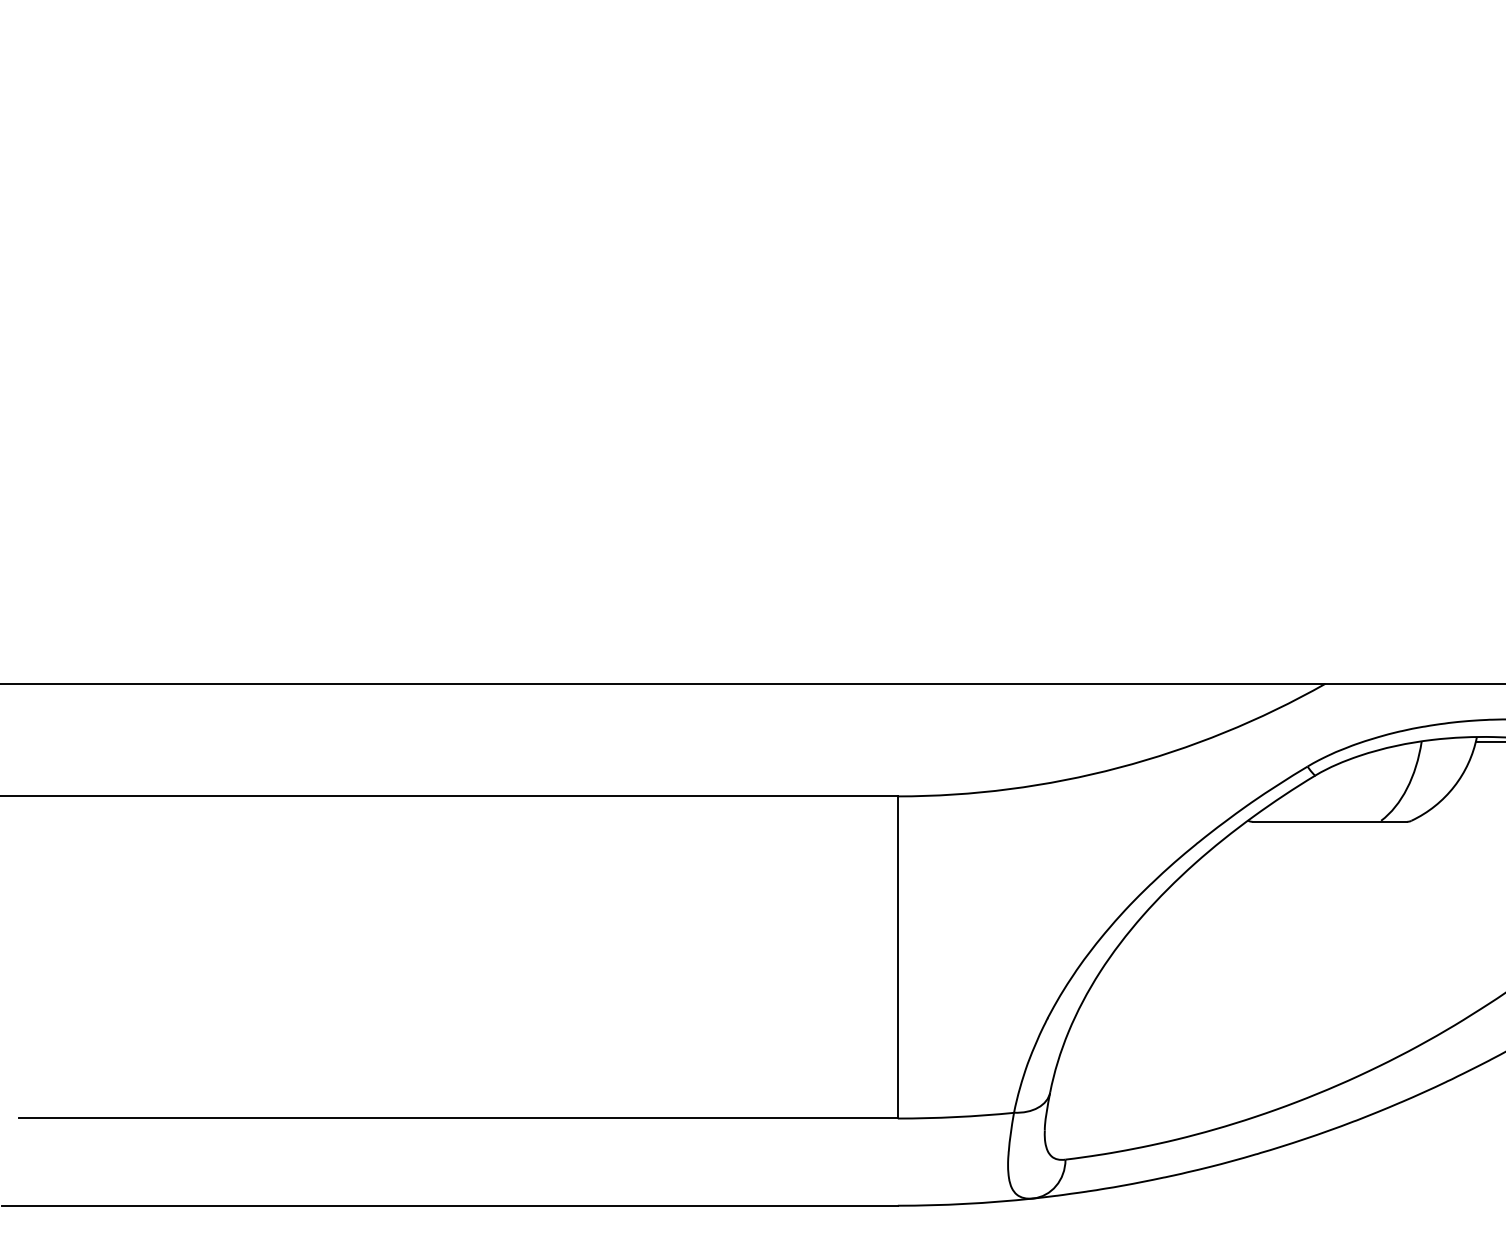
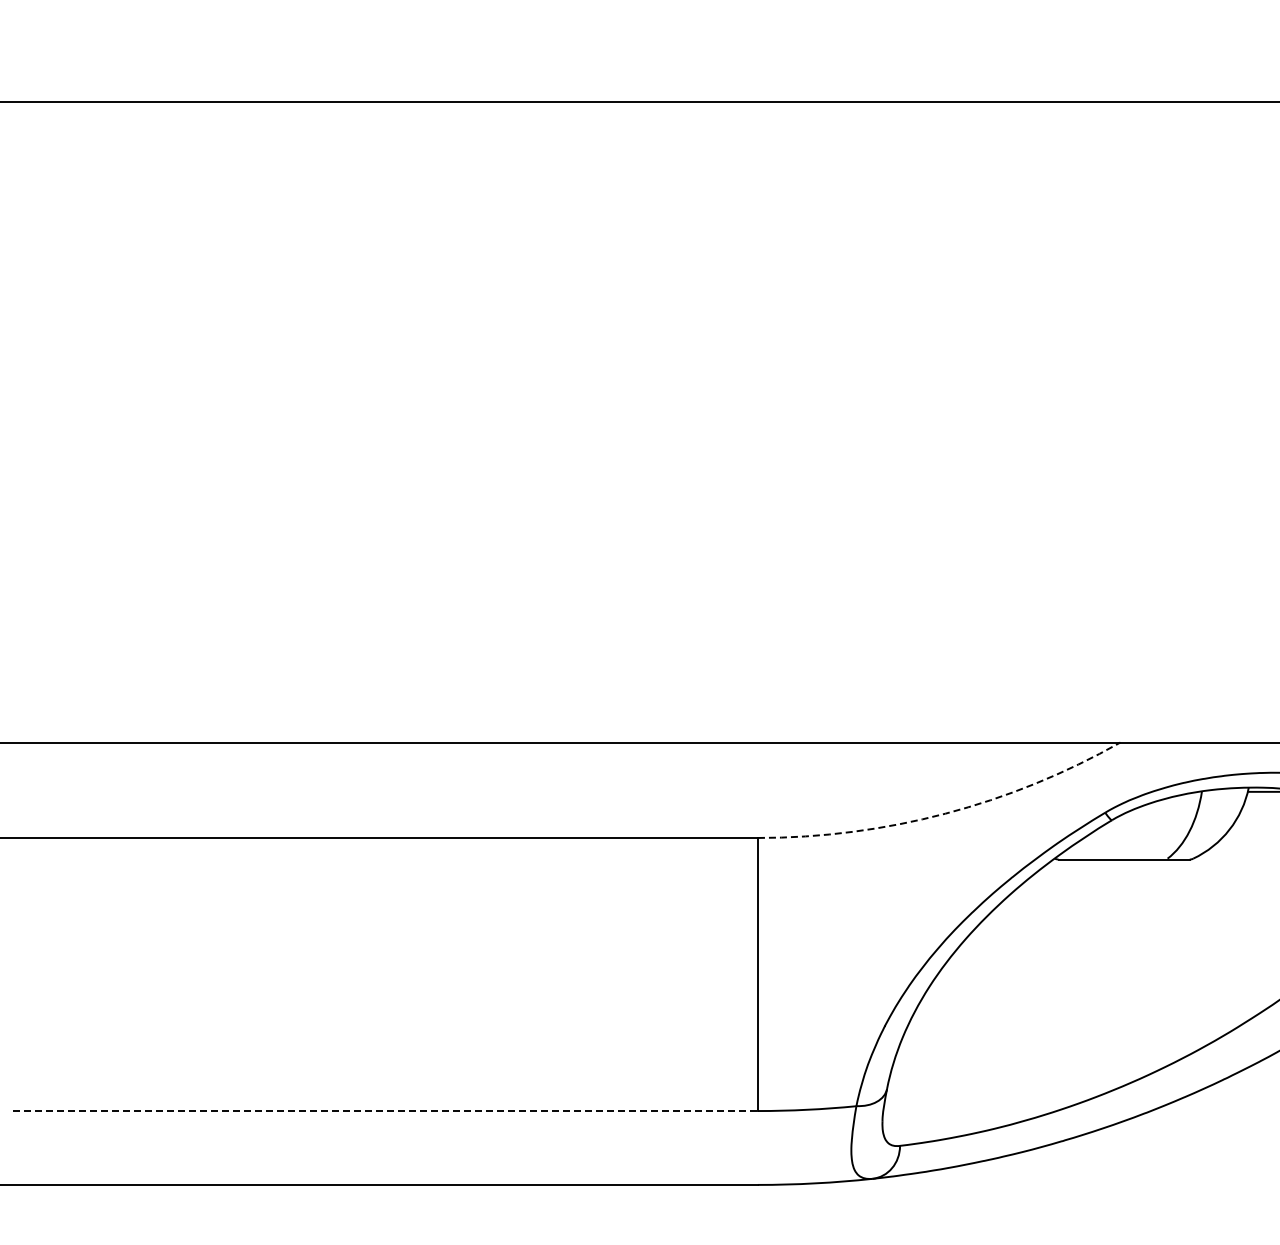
arc: (1119, 767) -> (945, 813), solid -> dashed
line: (459, 1117) -> (386, 1110), solid -> dashed

